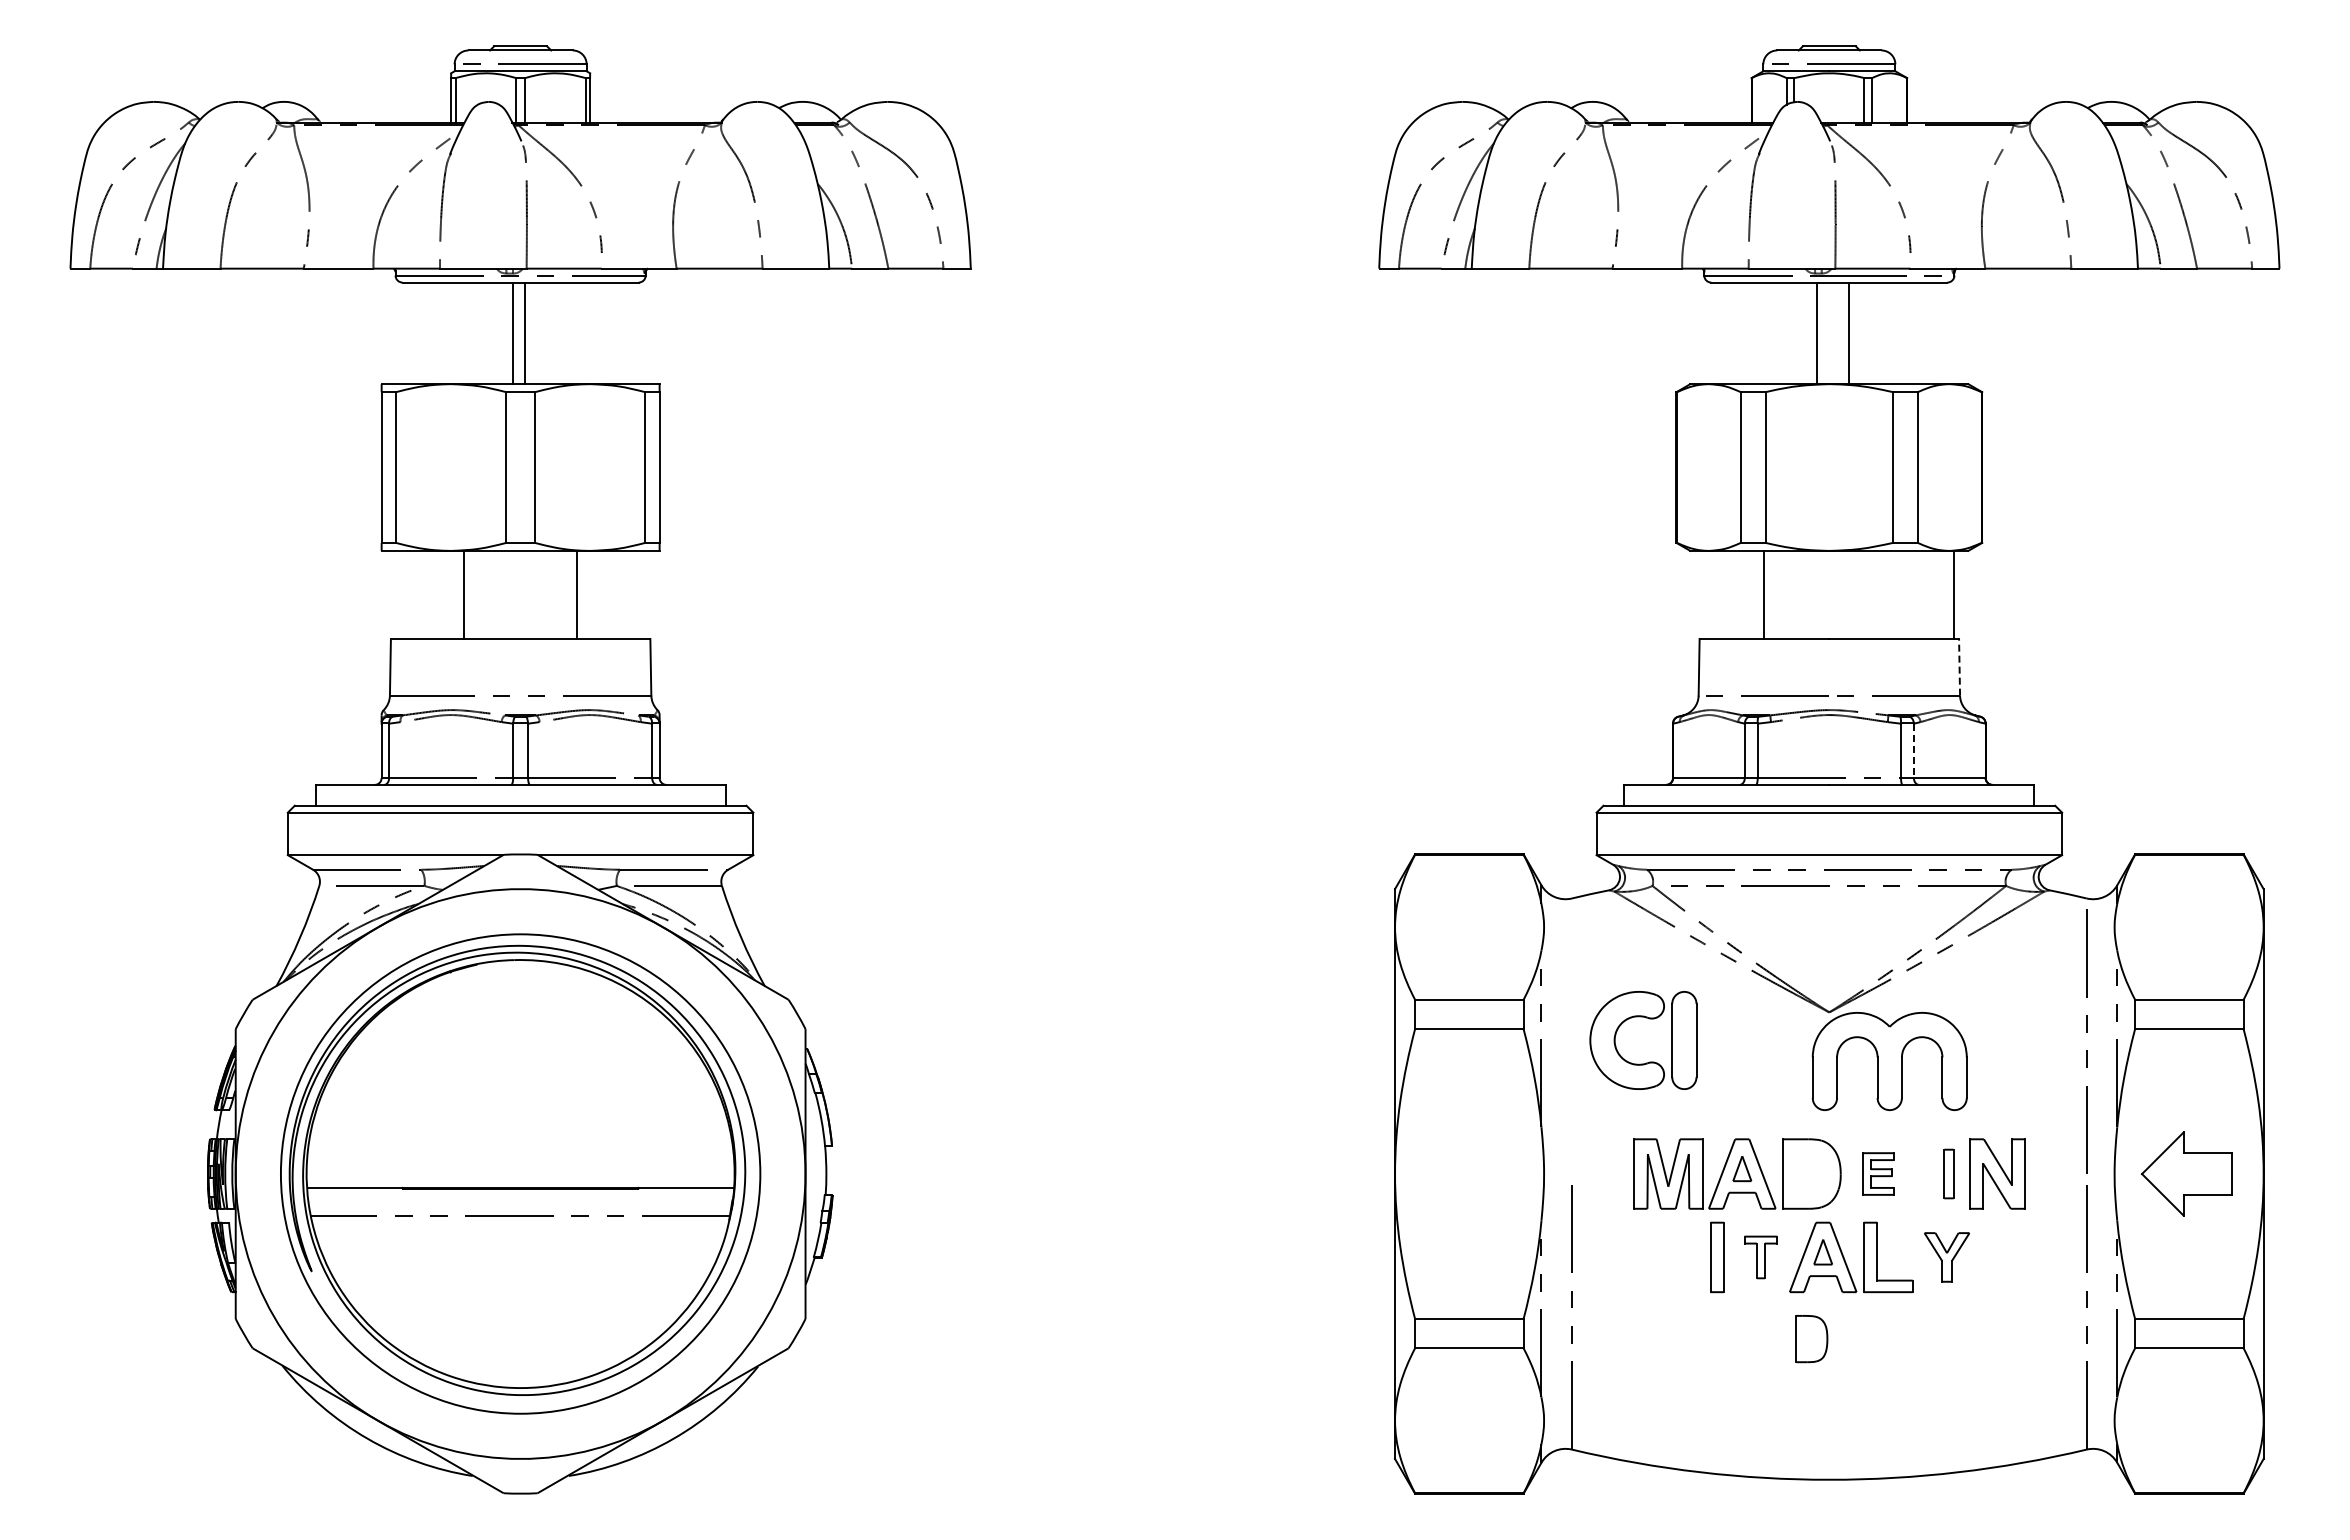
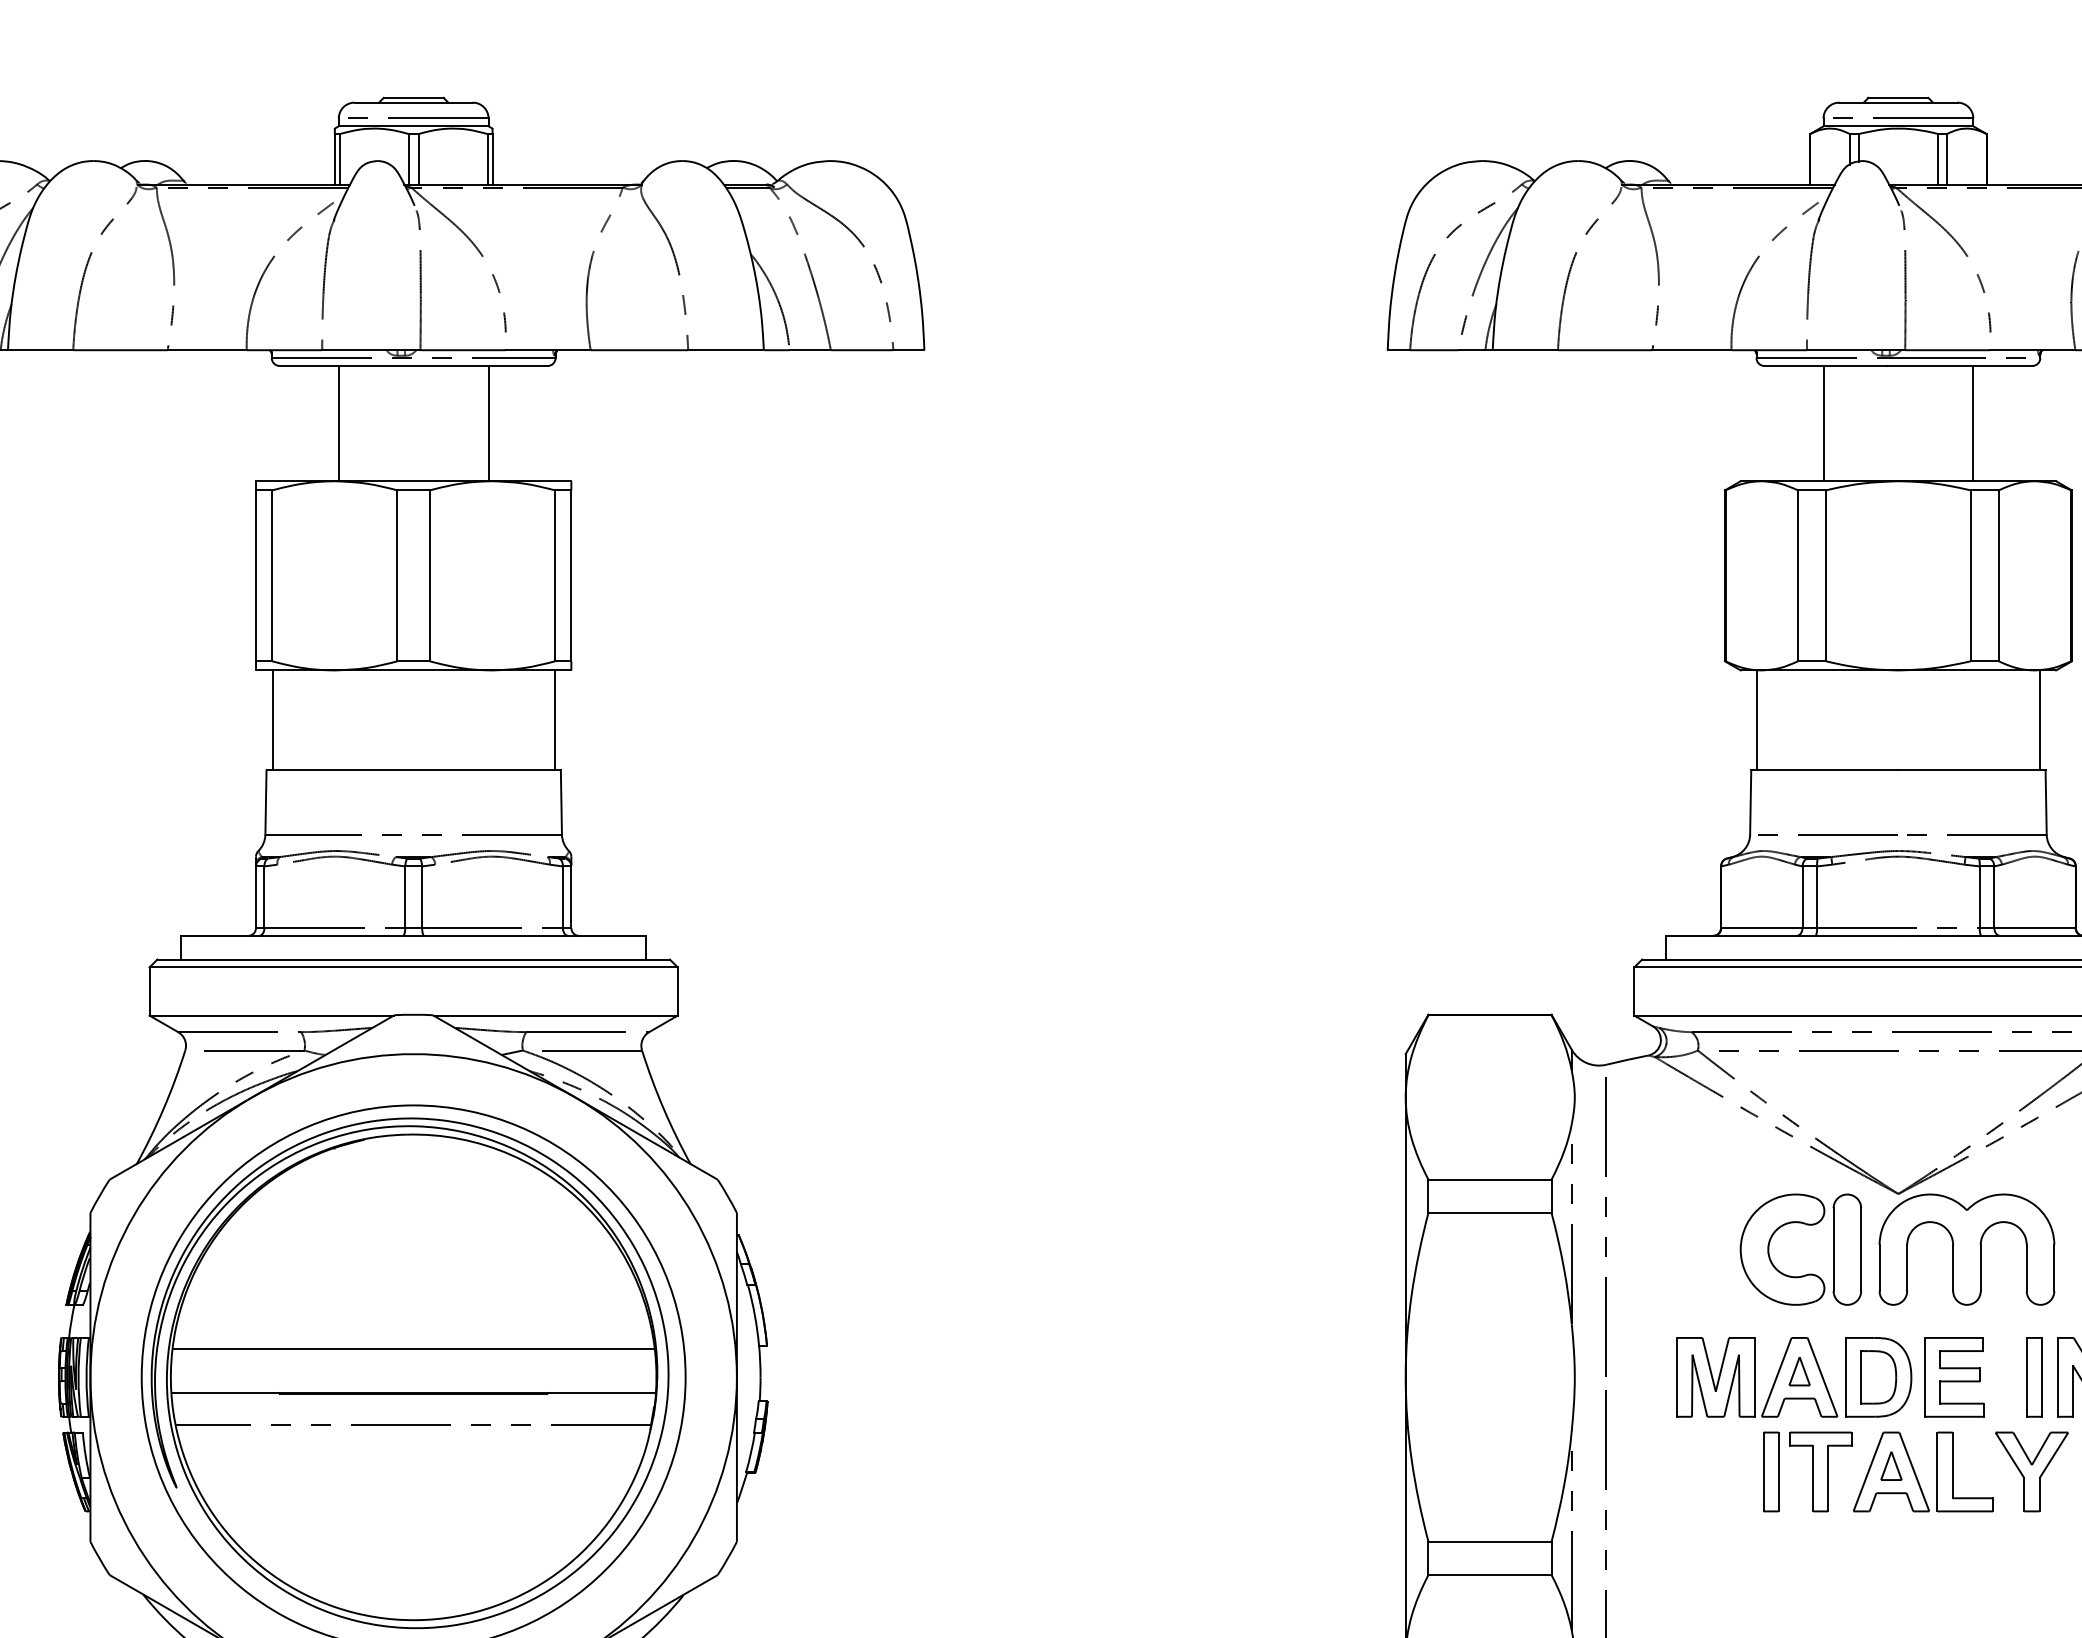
line: (512, 333) -> (338, 423), moved
line: (524, 333) -> (488, 423), moved
line: (1817, 333) -> (1973, 423), moved
line: (1849, 333) -> (1823, 423), moved
line: (464, 594) -> (272, 719), moved
line: (577, 594) -> (555, 719), moved
line: (1763, 594) -> (1756, 719), moved
line: (1959, 666) -> (2046, 801), dashed -> solid
line: (1913, 751) -> (1993, 897), dashed -> solid
part: (1649, 1019) -> (1807, 1225), moved
line: (1571, 1032) -> (1605, 1216), added
line: (520, 1148) -> (413, 1348), added
part: (1878, 1173) -> (1954, 1376), size x1.67
part: (1948, 1173) -> (2033, 1376), size x1.43
part: (1760, 1257) -> (1820, 1472), size x1.67
part: (1946, 1257) -> (2031, 1472), size x1.43
part: (1811, 1339) -> (1878, 1377), moved

